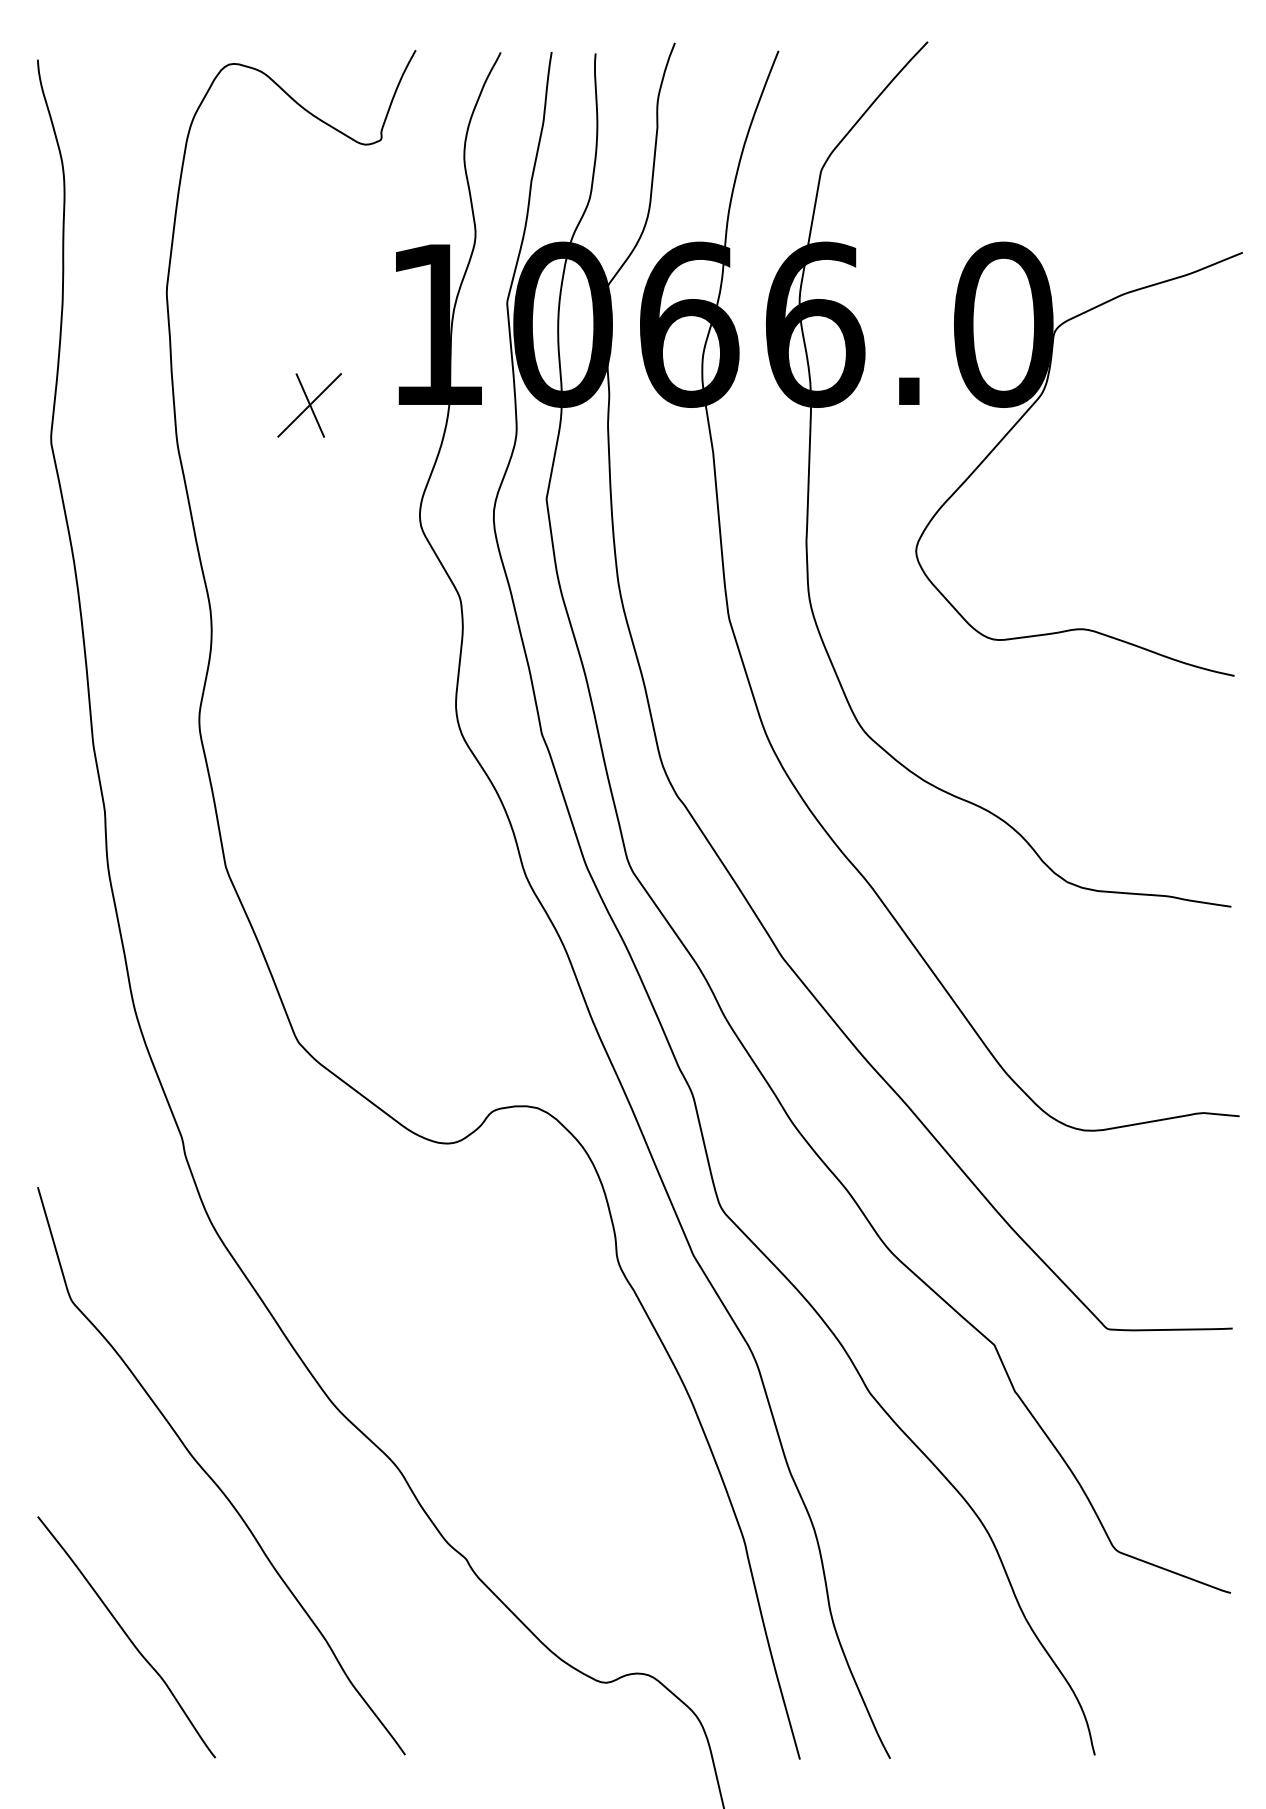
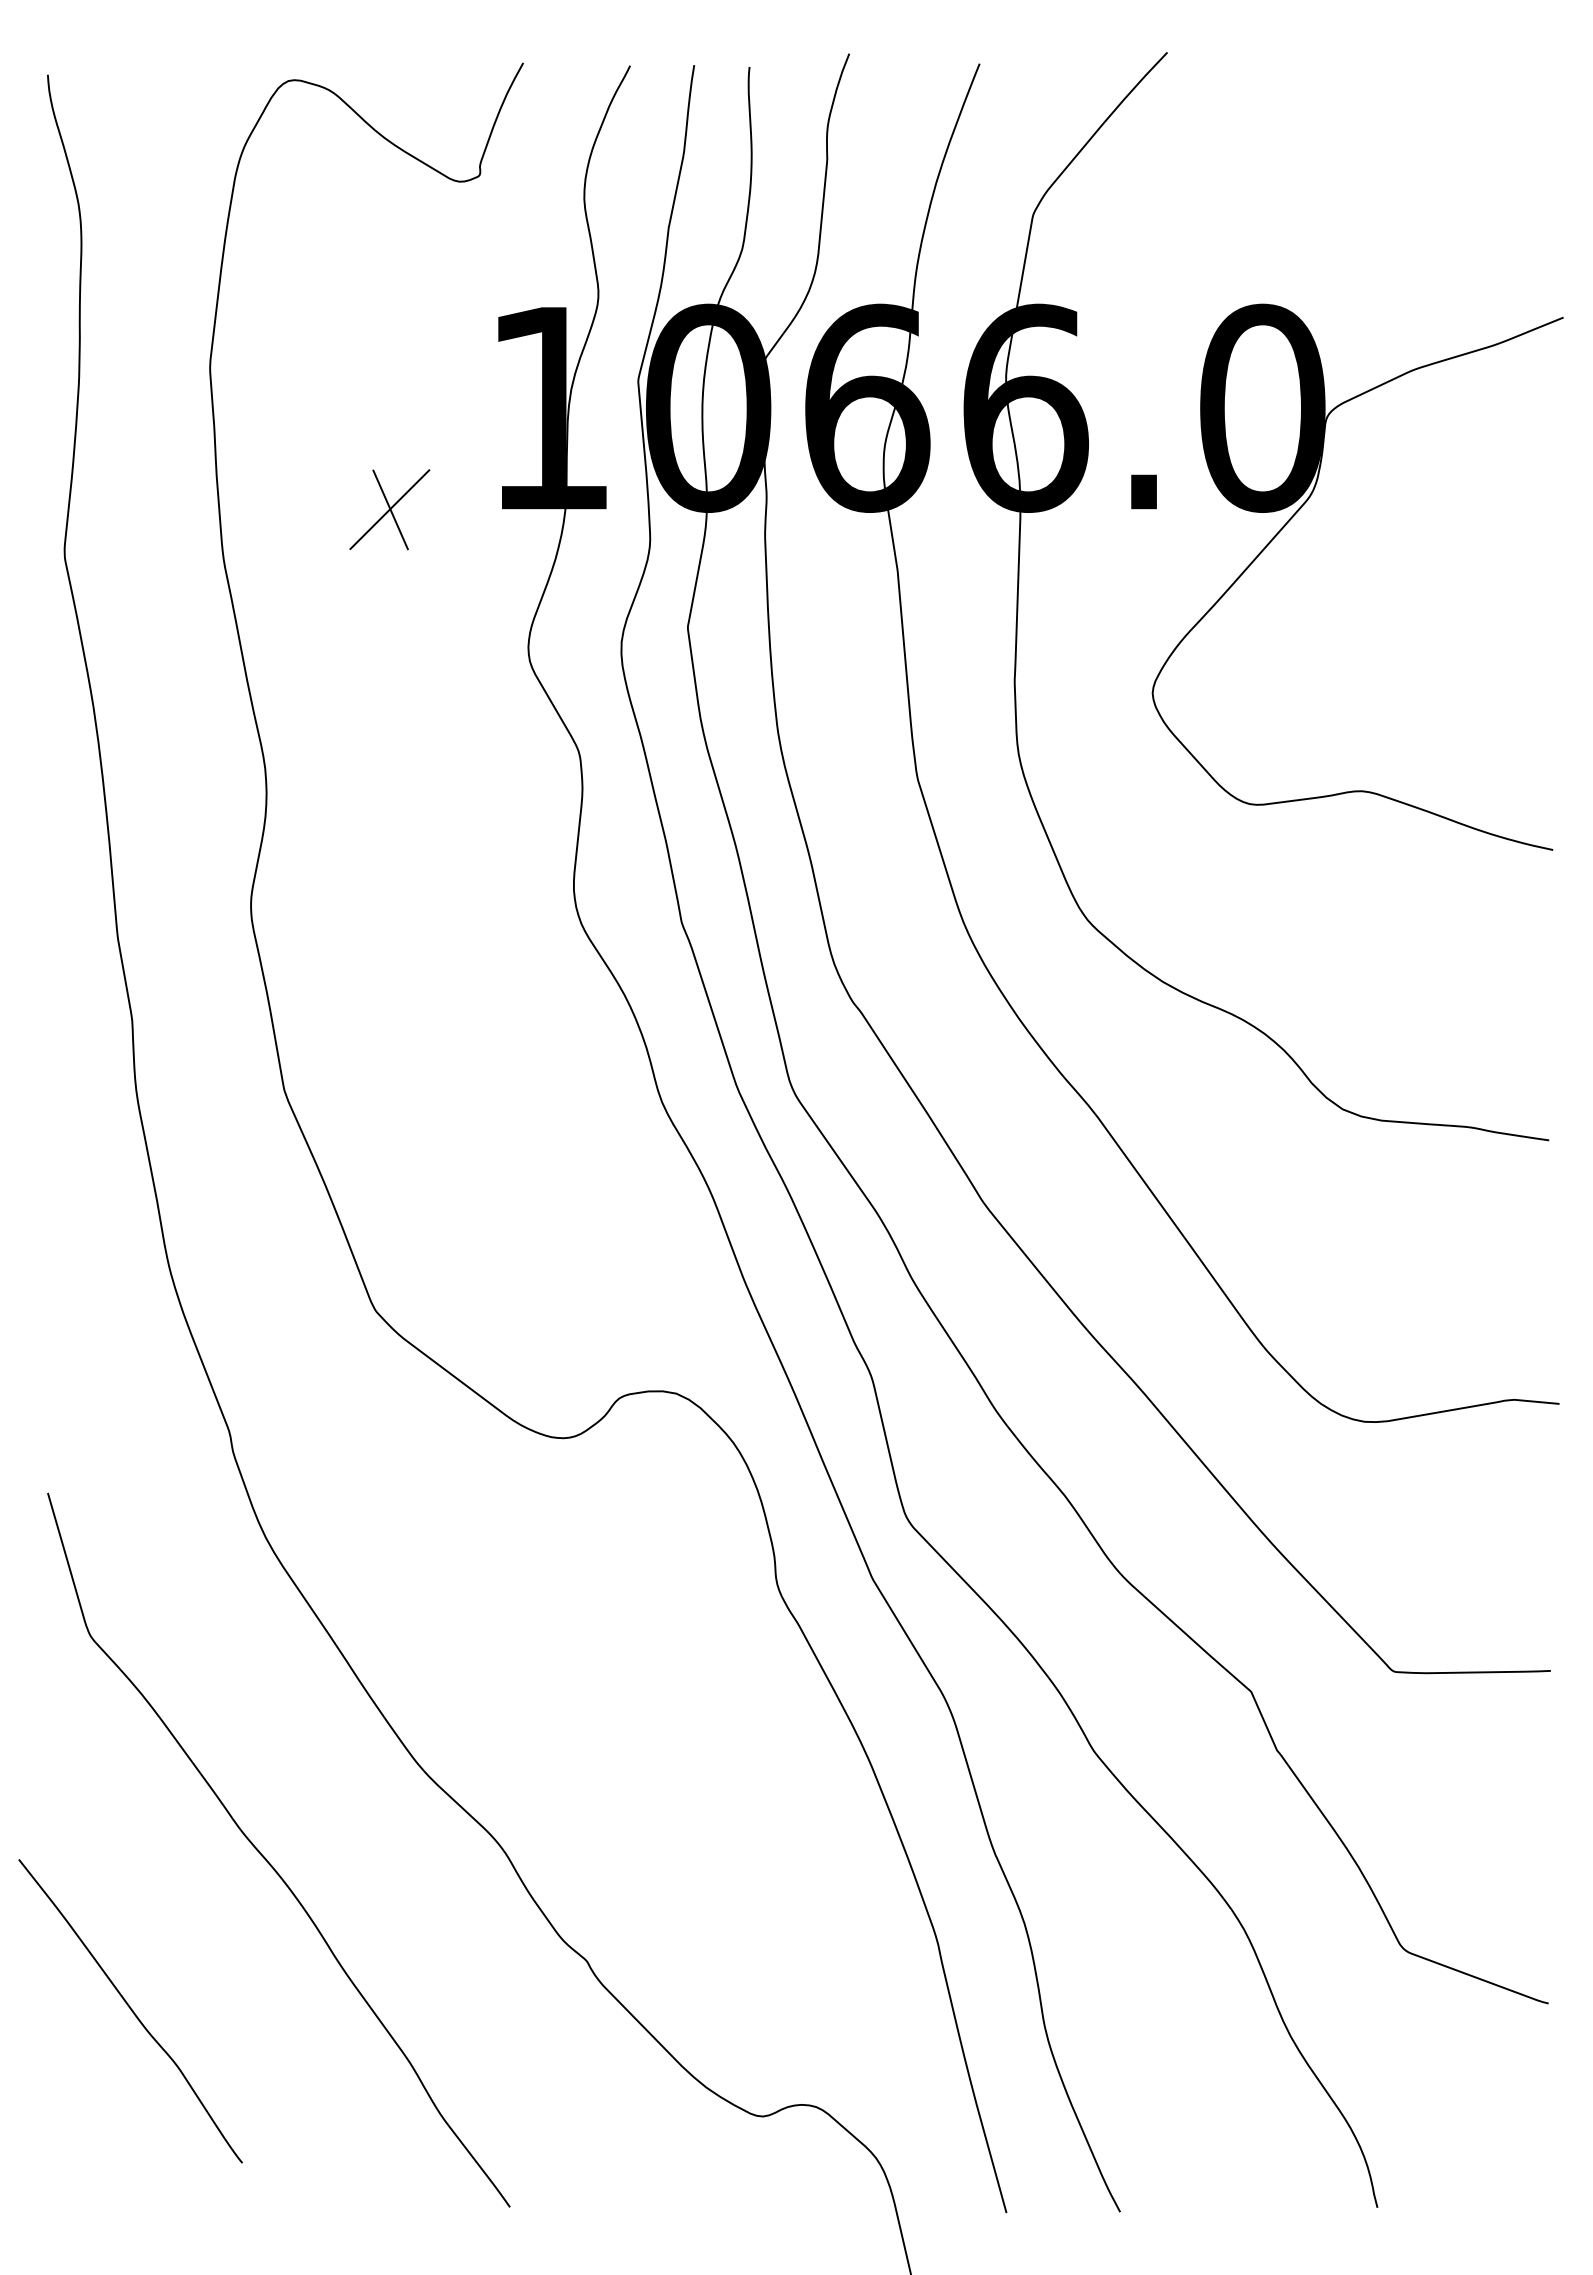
curve: (126, 1636) -> (130, 2010), moved

